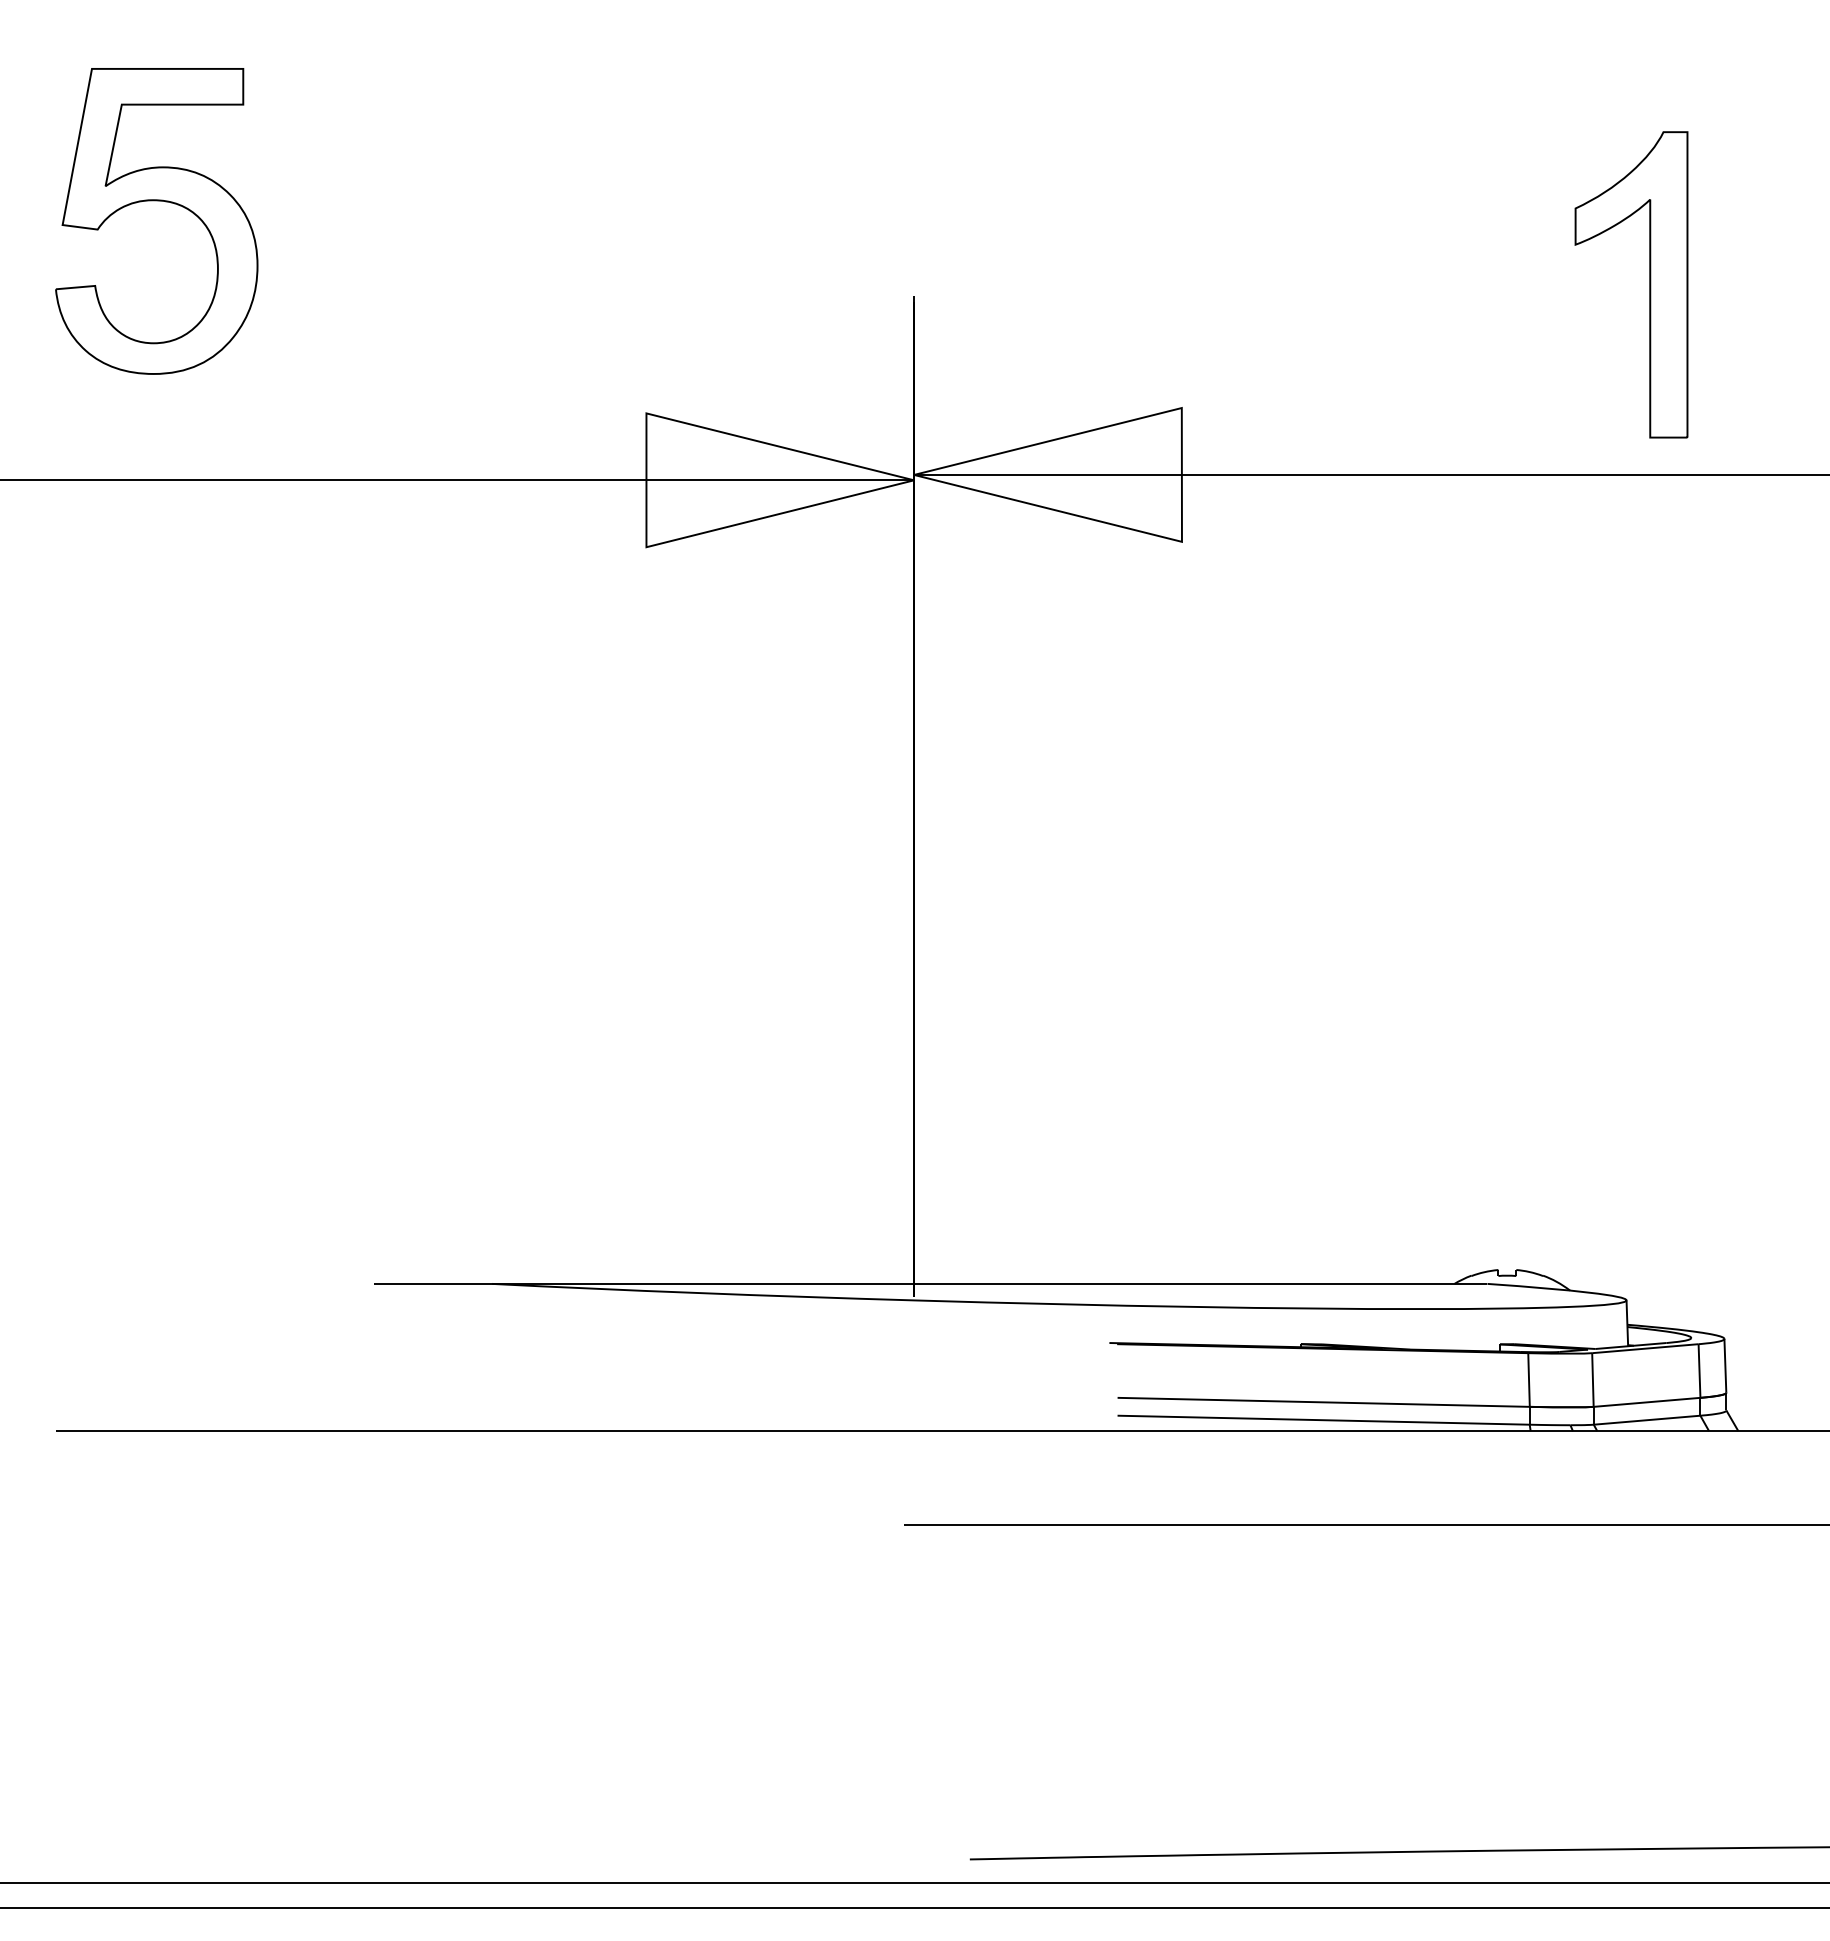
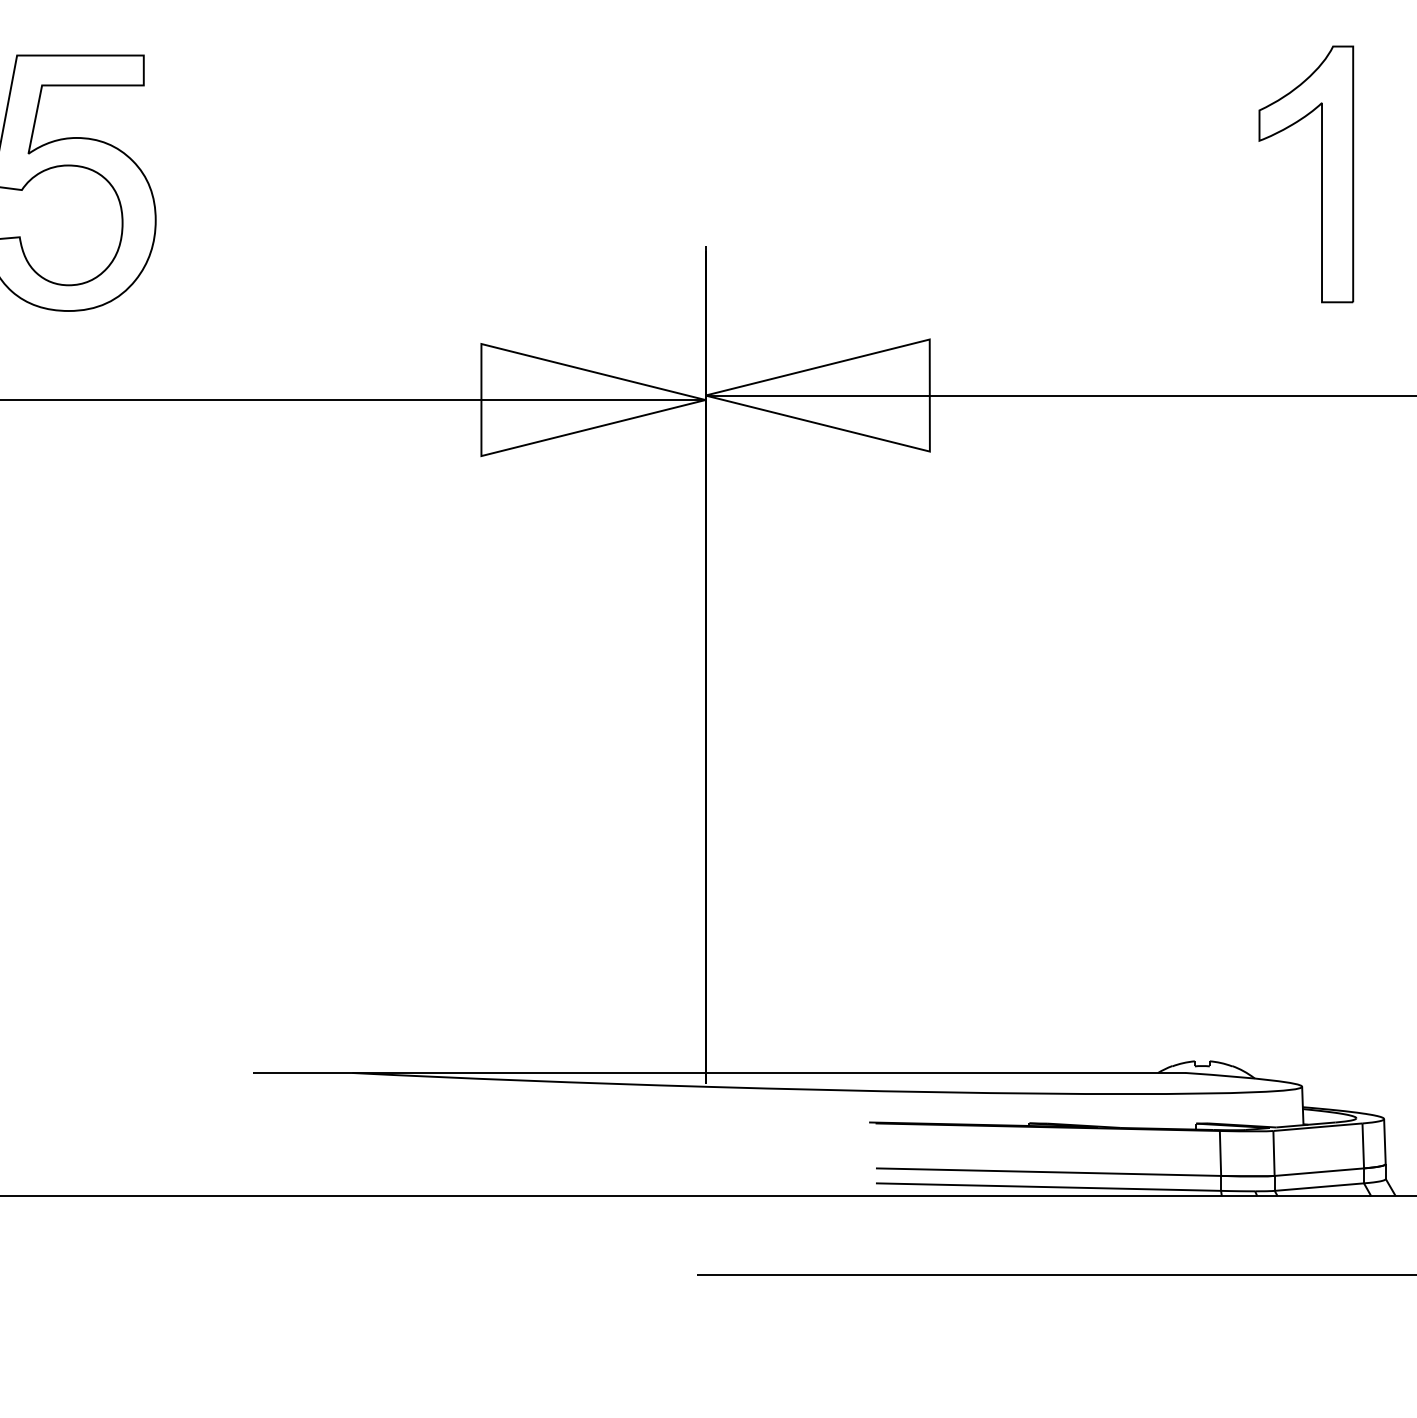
part: (1649, 284) -> (1321, 174), moved

